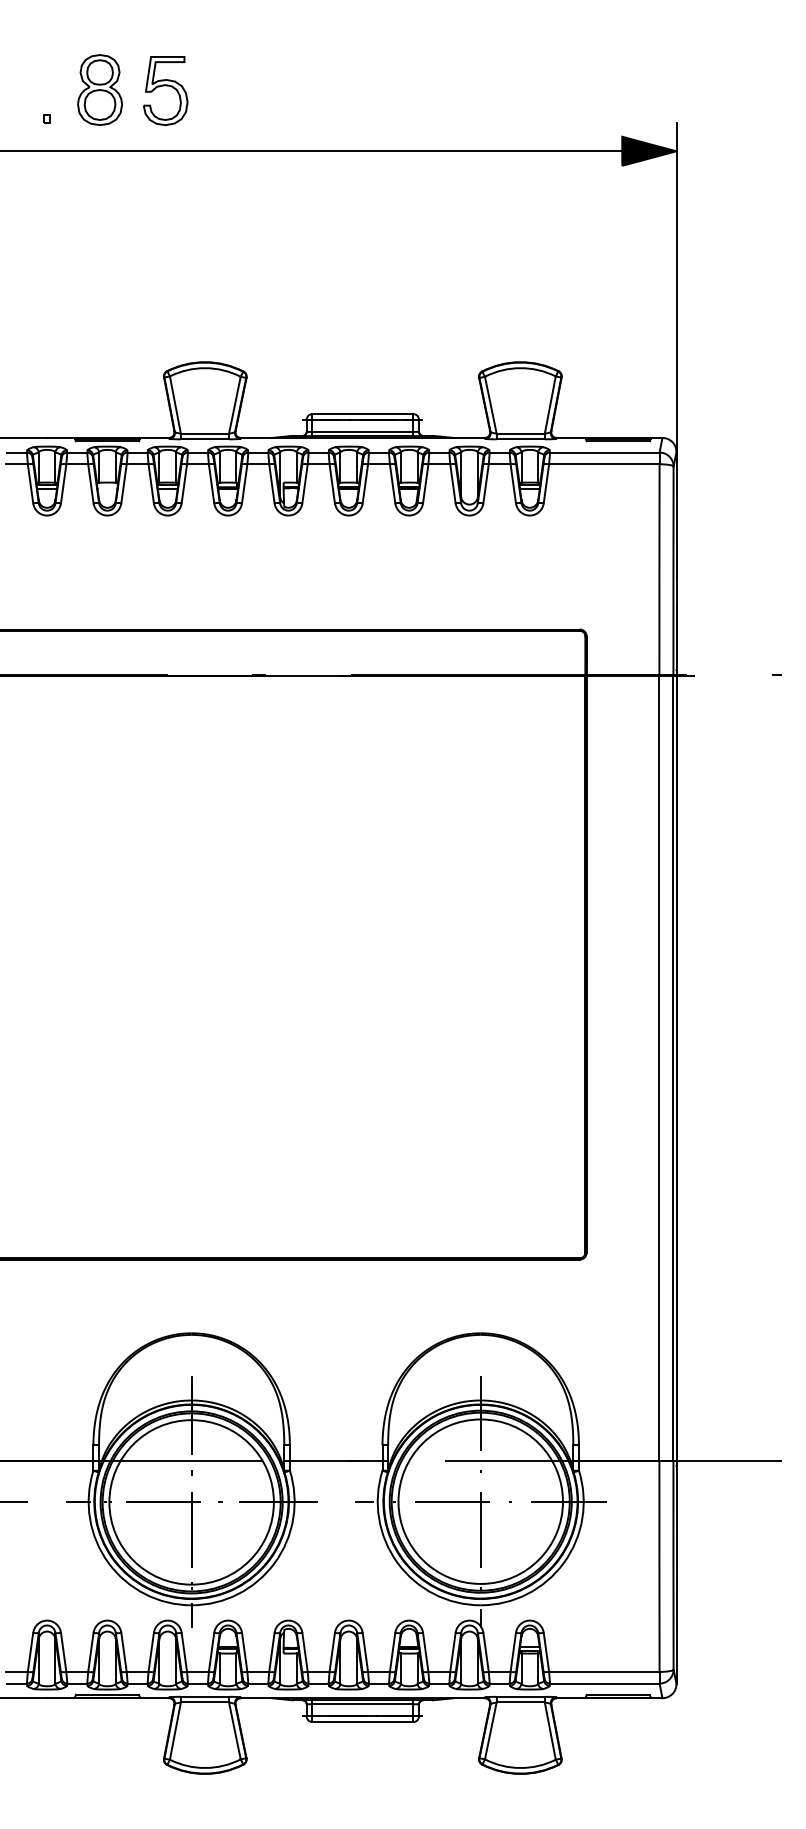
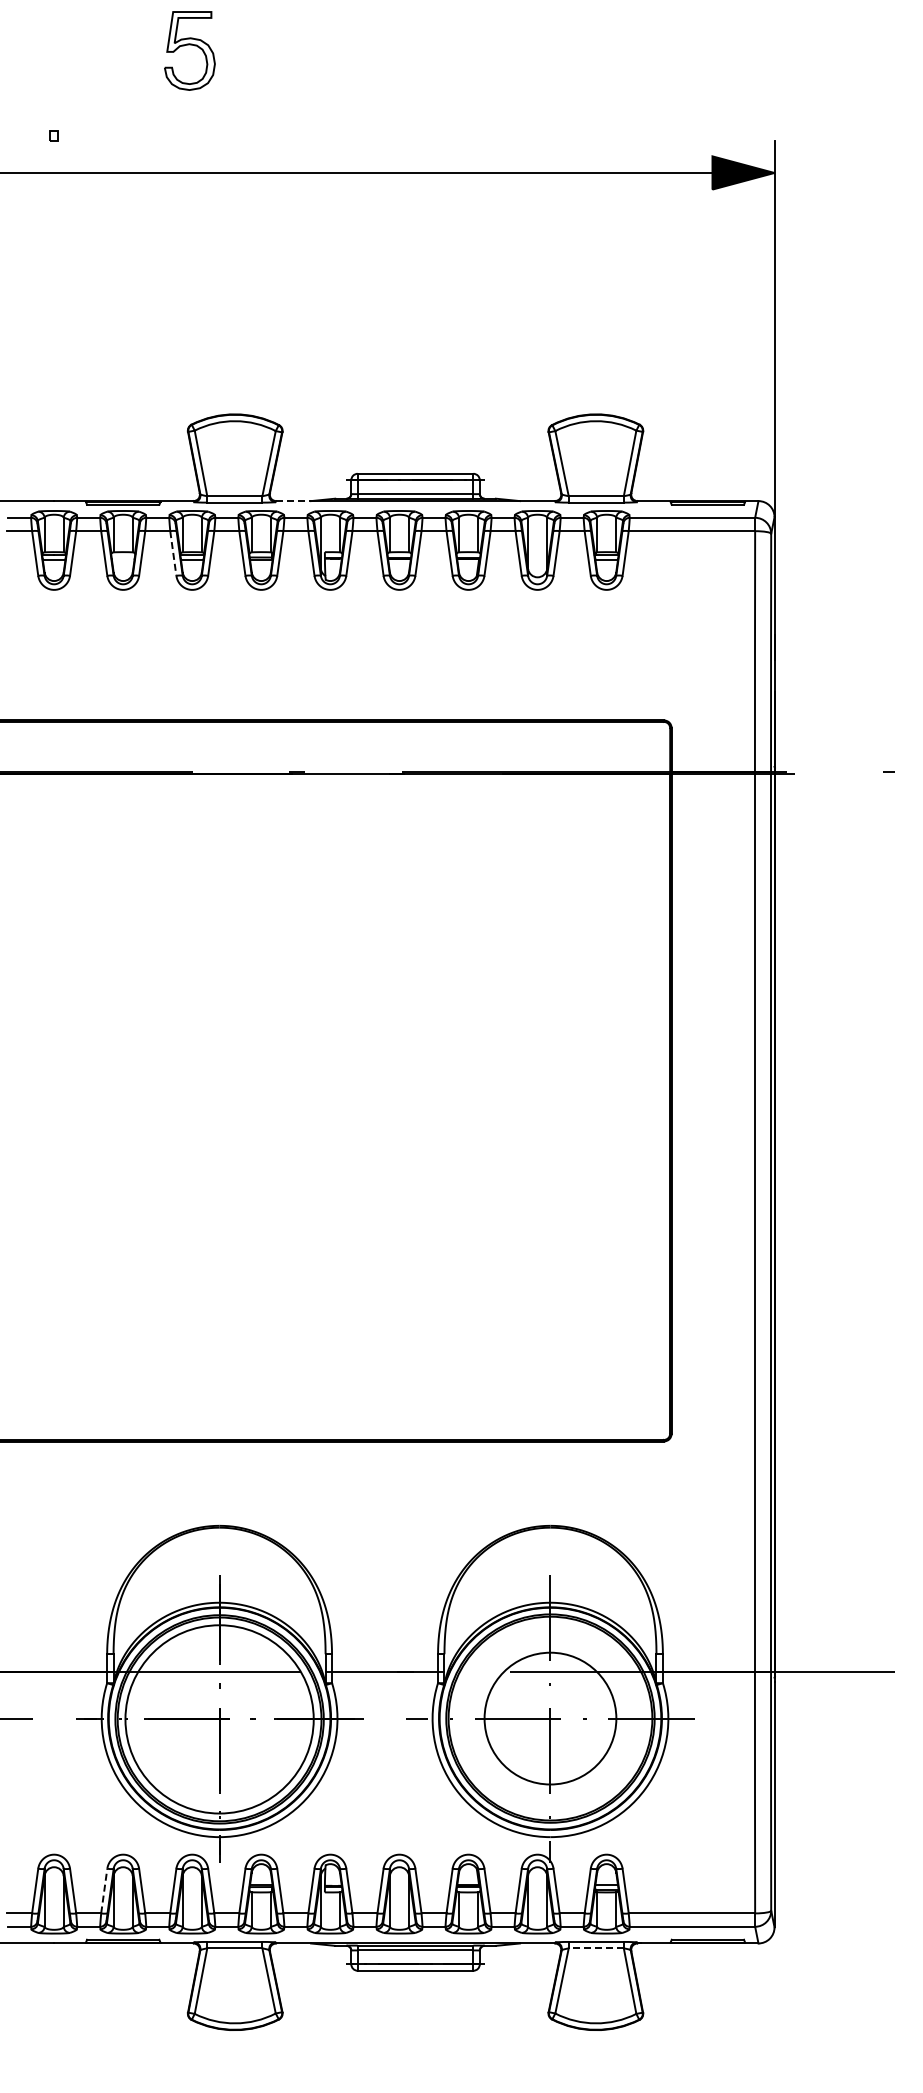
part: (99, 89) -> (114, 102), removed
part: (165, 90) -> (189, 50), moved
line: (257, 438) -> (294, 501), solid -> dashed
line: (151, 483) -> (173, 553), solid -> dashed
circle: (480, 1501) -> (550, 1718), size x0.7
line: (91, 1652) -> (104, 1891), solid -> dashed
line: (520, 1702) -> (596, 1948), solid -> dashed

